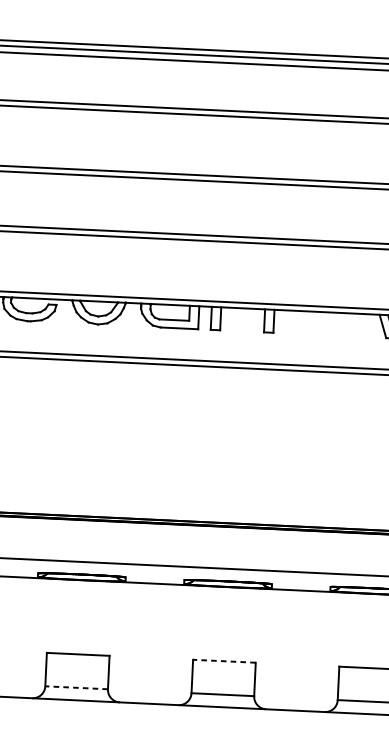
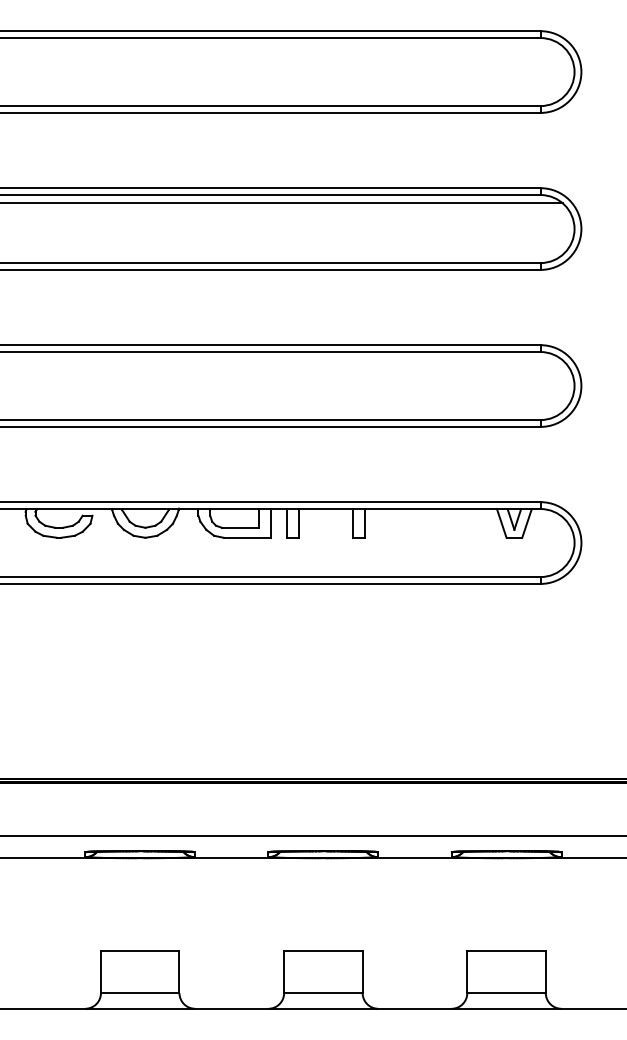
line: (223, 661) -> (322, 951), dashed -> solid
line: (76, 688) -> (139, 993), dashed -> solid

